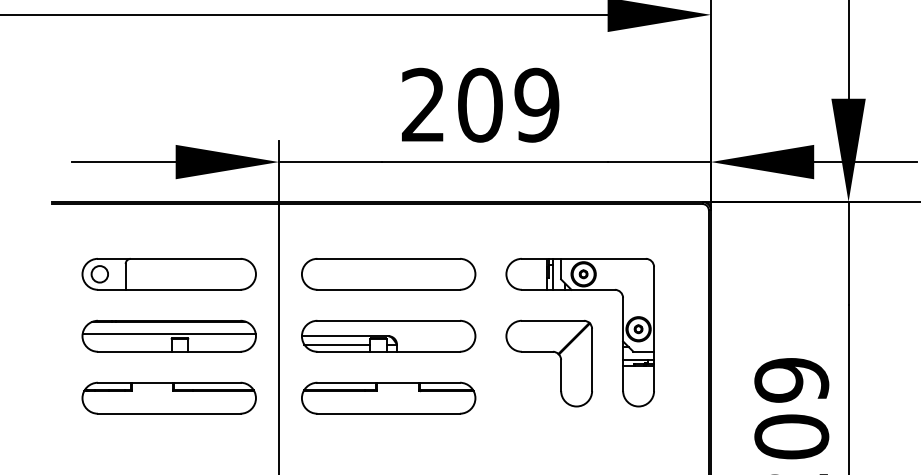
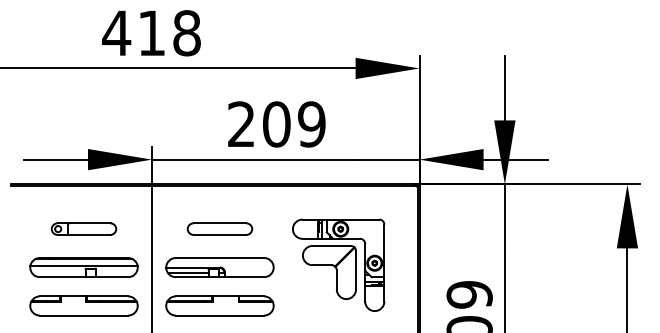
part: (168, 273) -> (83, 228), size x0.6
part: (387, 273) -> (219, 228), size x0.6
part: (554, 353) -> (332, 266), moved

